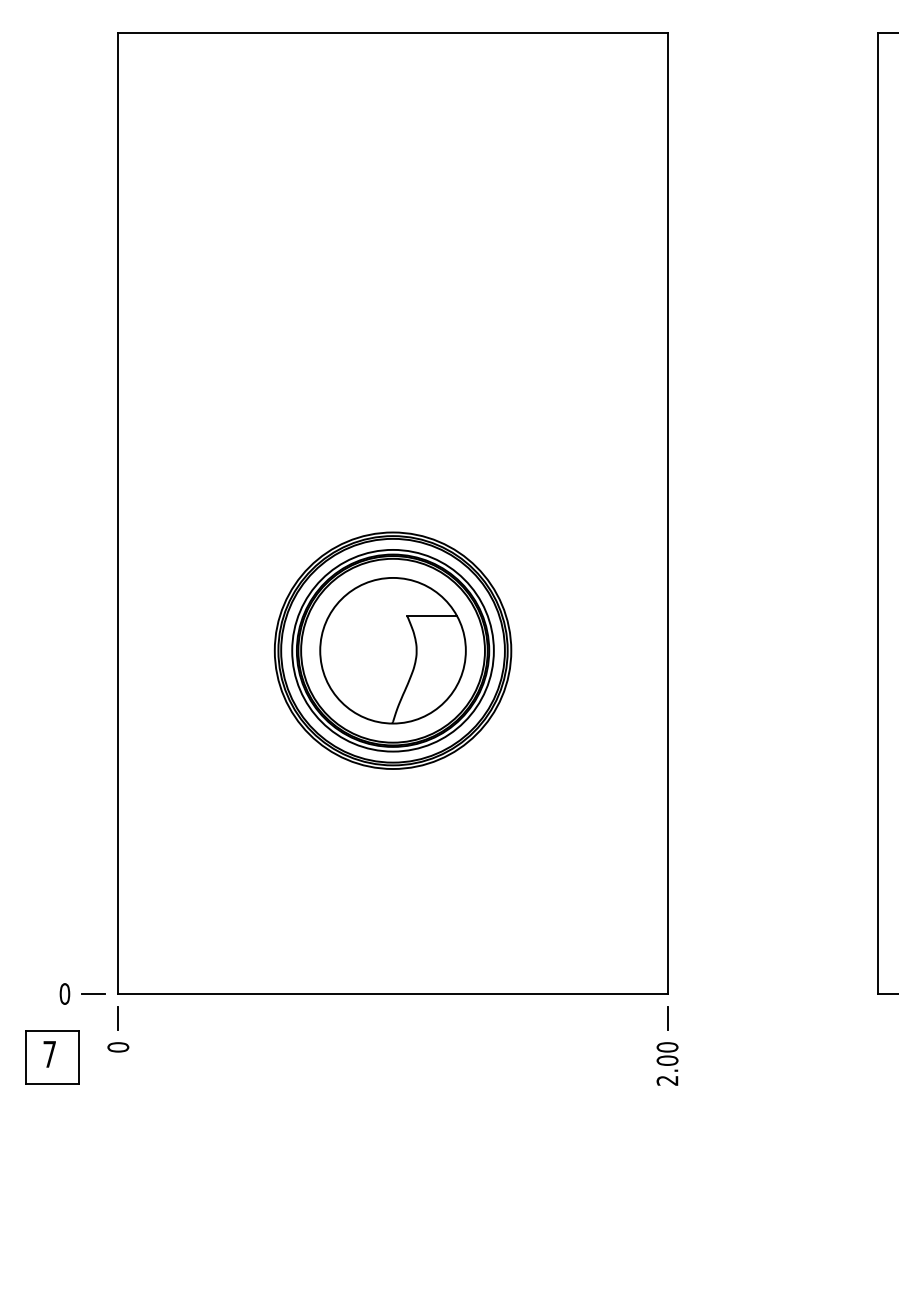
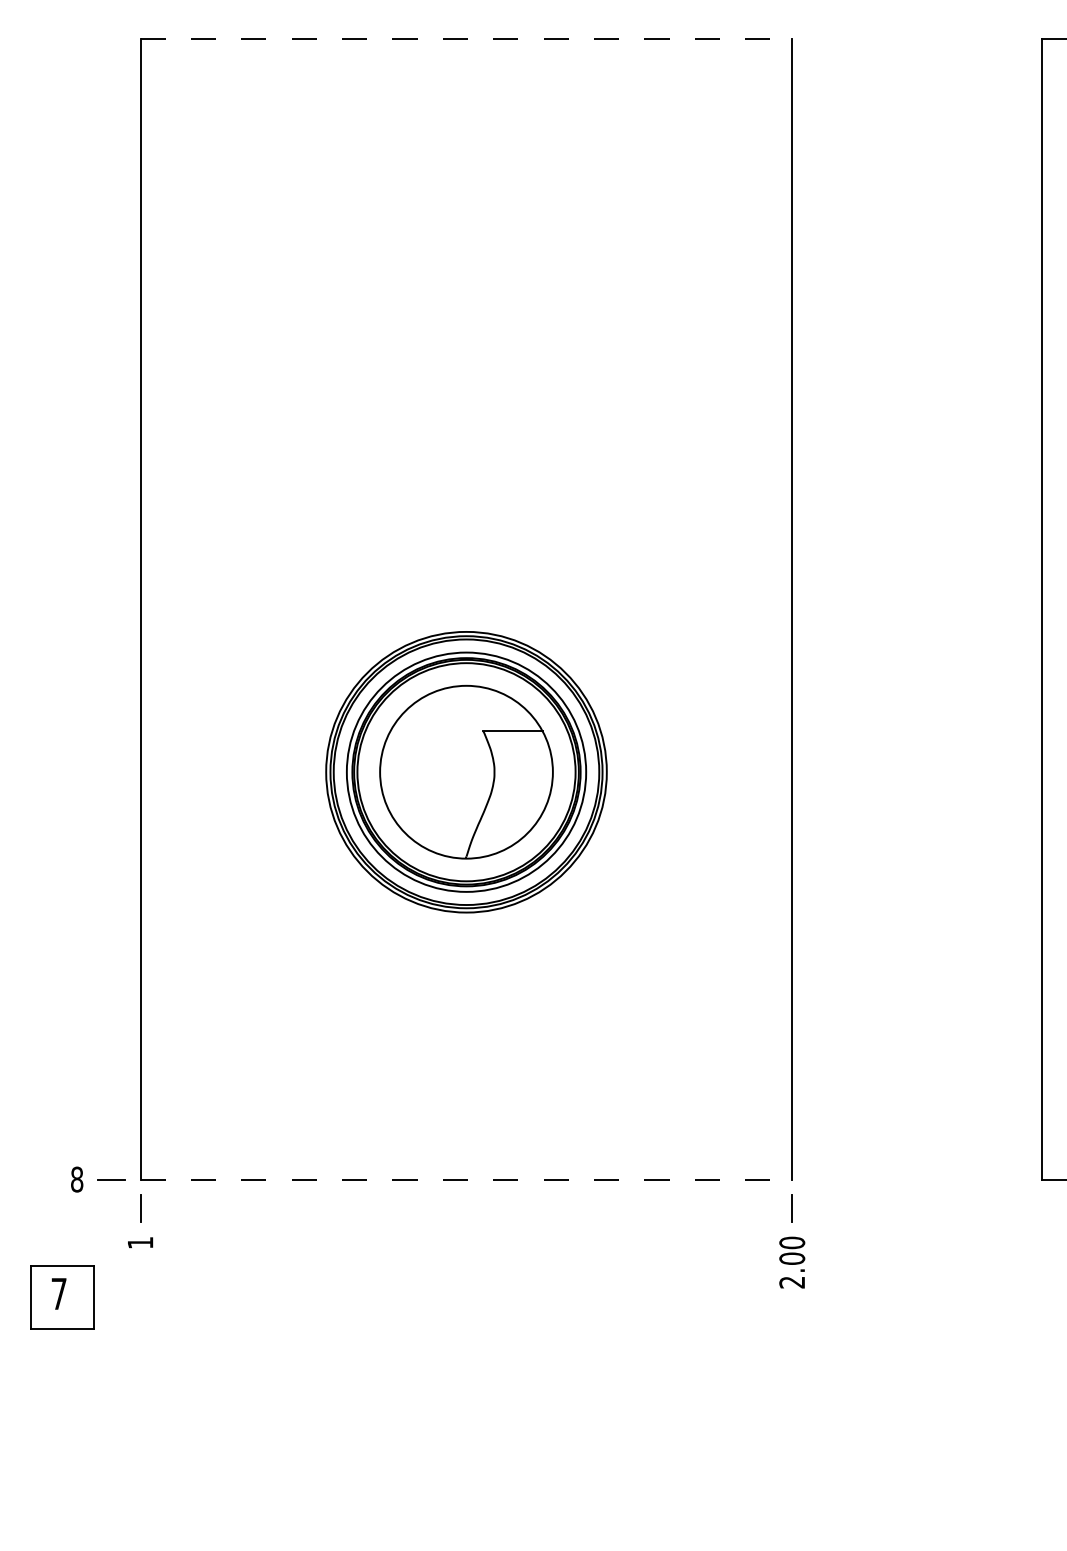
line: (392, 32) -> (465, 38), solid -> dashed
text: (64, 993) -> (76, 1178), 0 -> 8
line: (392, 994) -> (465, 1180), solid -> dashed
text: (118, 1047) -> (140, 1243), 0 -> 1
part: (52, 1057) -> (62, 1297), moved

